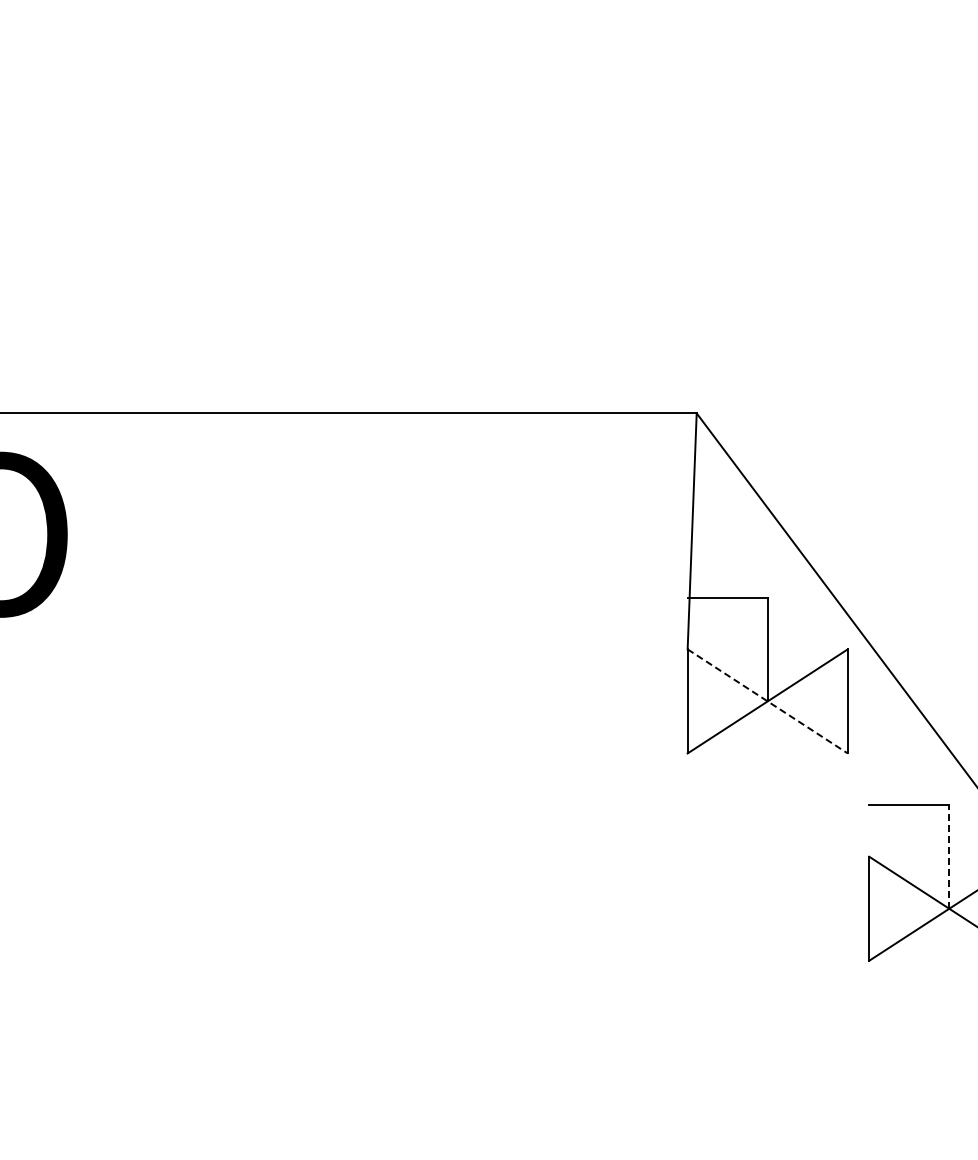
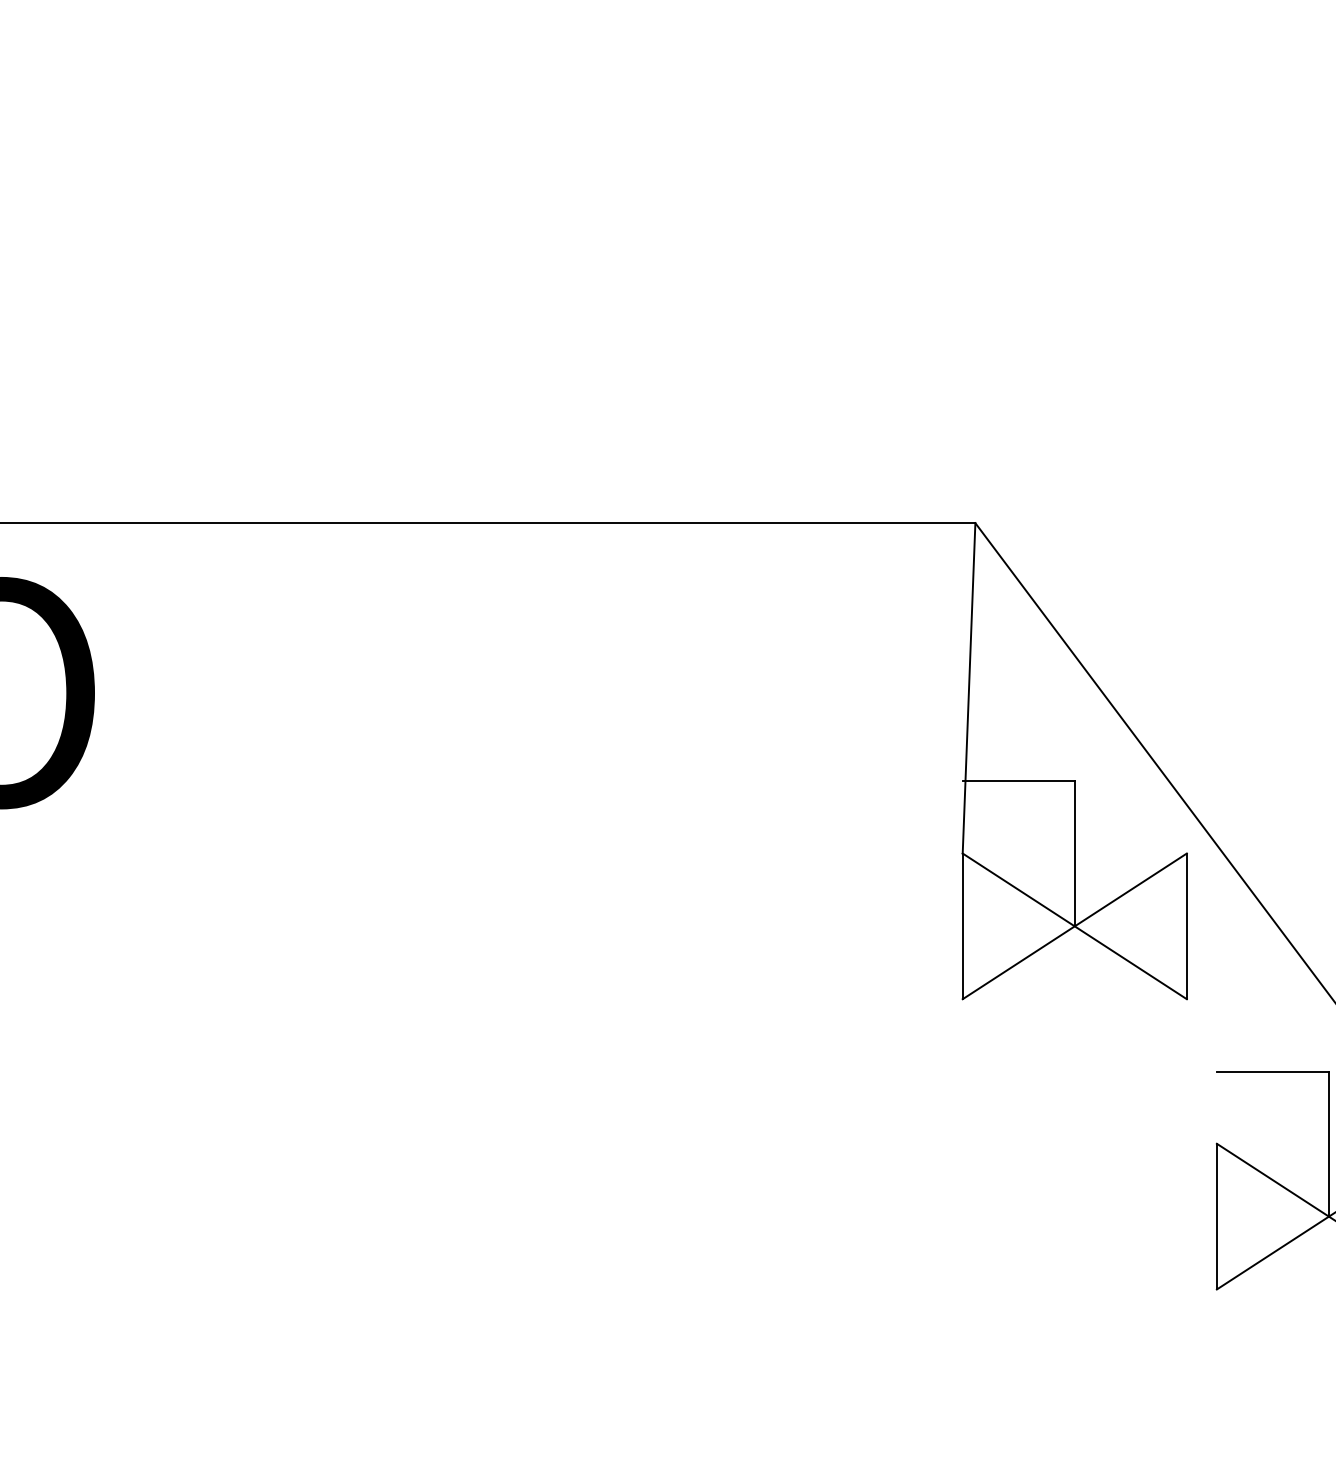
line: (768, 701) -> (1075, 926), dashed -> solid
line: (949, 857) -> (1329, 1144), dashed -> solid

